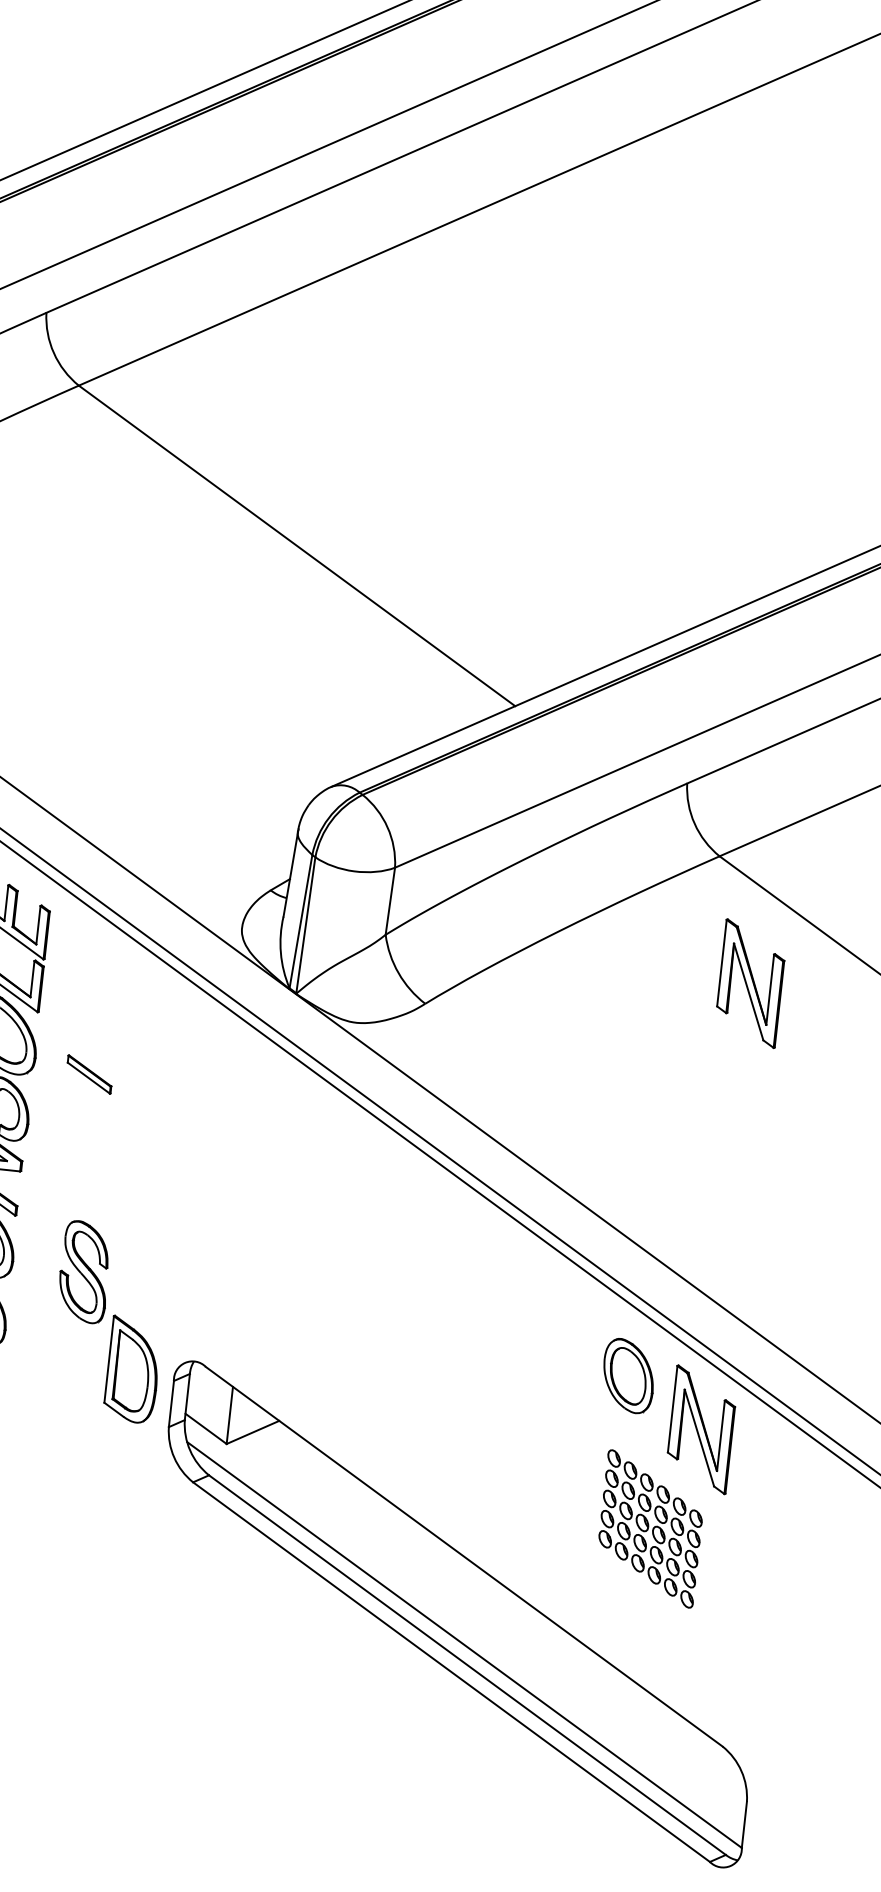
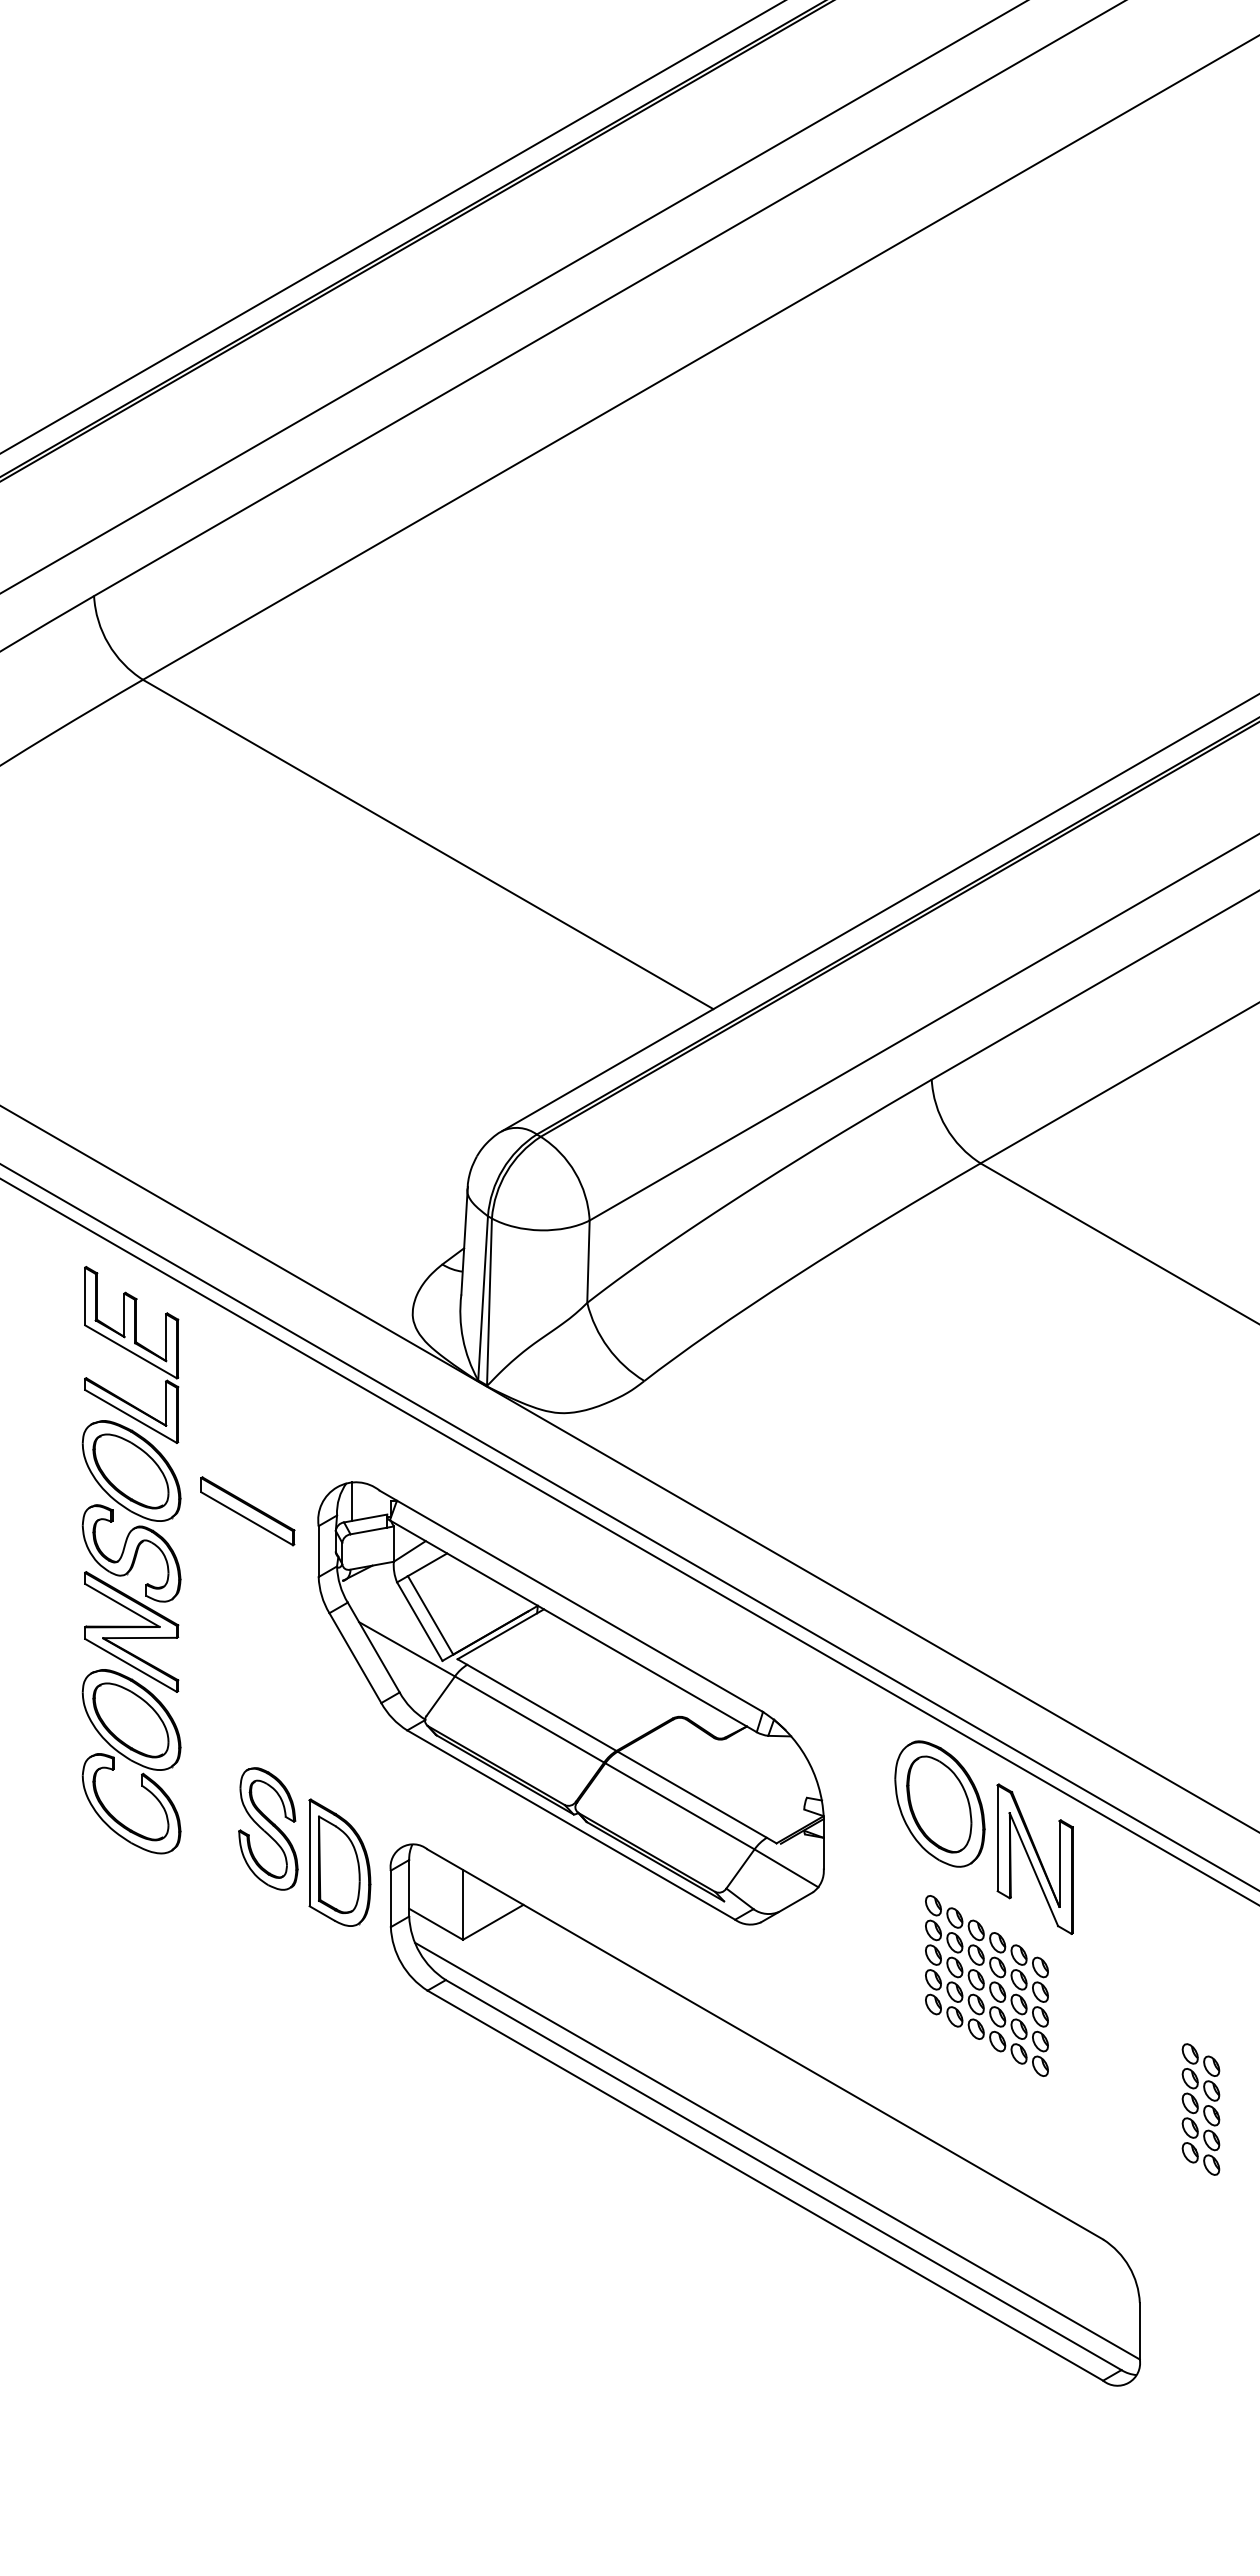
part: (750, 983) -> (1034, 1312), removed
part: (89, 1074) -> (247, 1511), size x1.67
part: (335, 1260) -> (570, 1703), added
part: (84, 1271) -> (268, 1828), moved
part: (628, 1375) -> (939, 1803), size x1.43
part: (813, 1649) -> (1200, 2109), added

